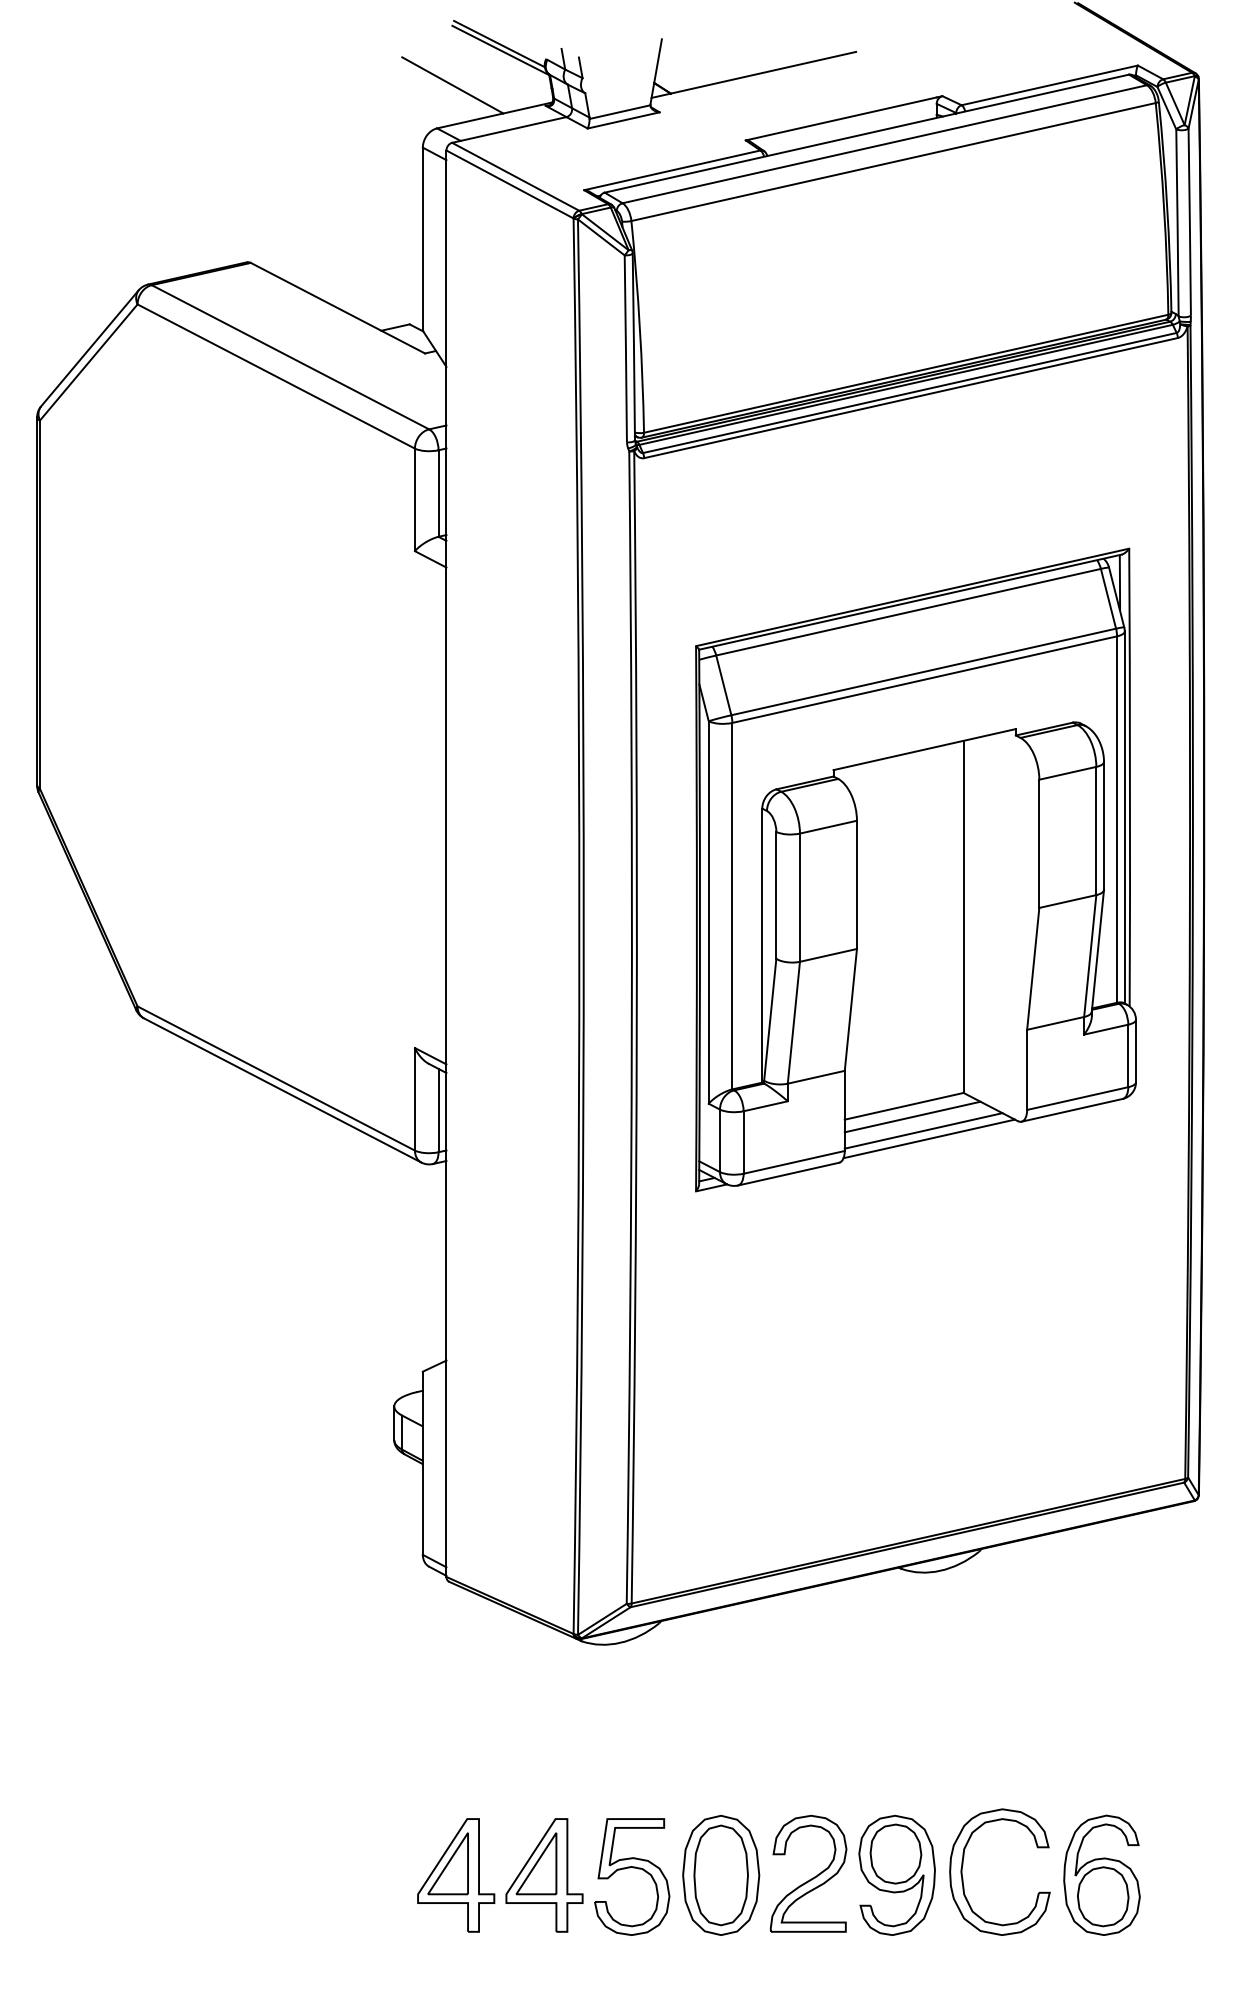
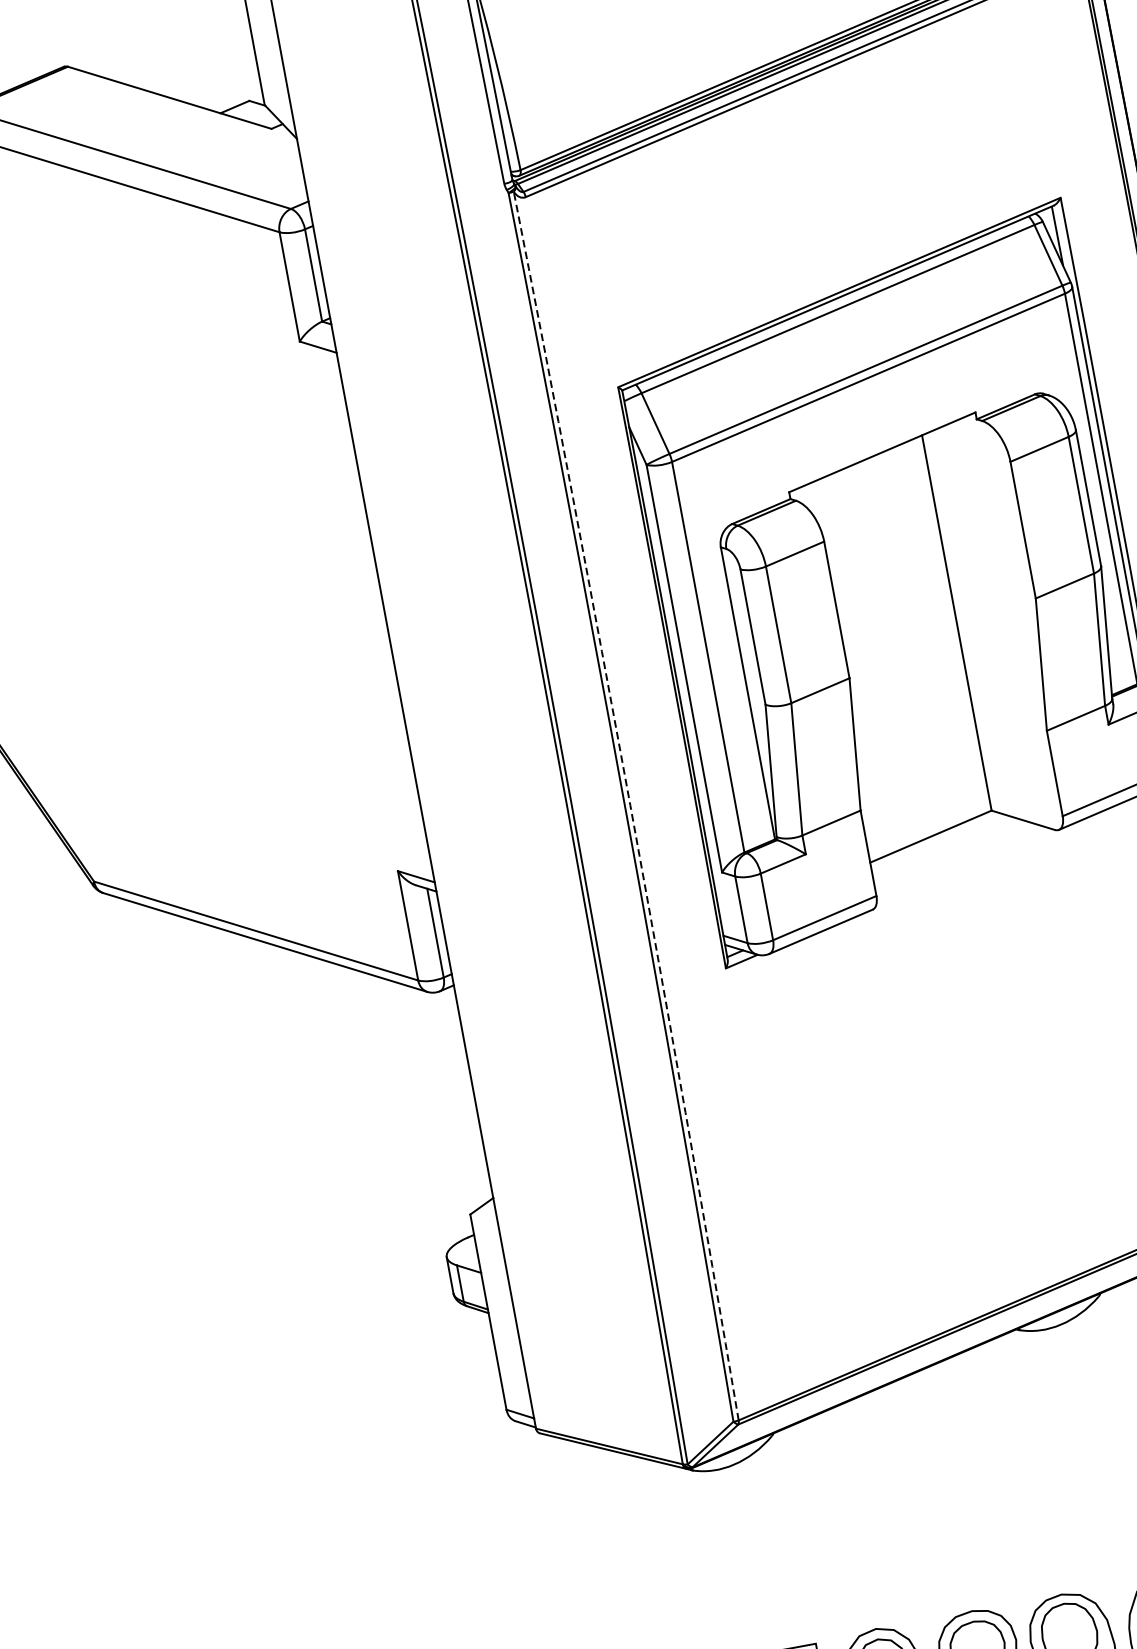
arc: (636, 1027) -> (630, 805), solid -> dashed
line: (912, 1116) -> (941, 845), removed
line: (923, 1130) -> (956, 858), removed
line: (928, 1138) -> (963, 866), removed

